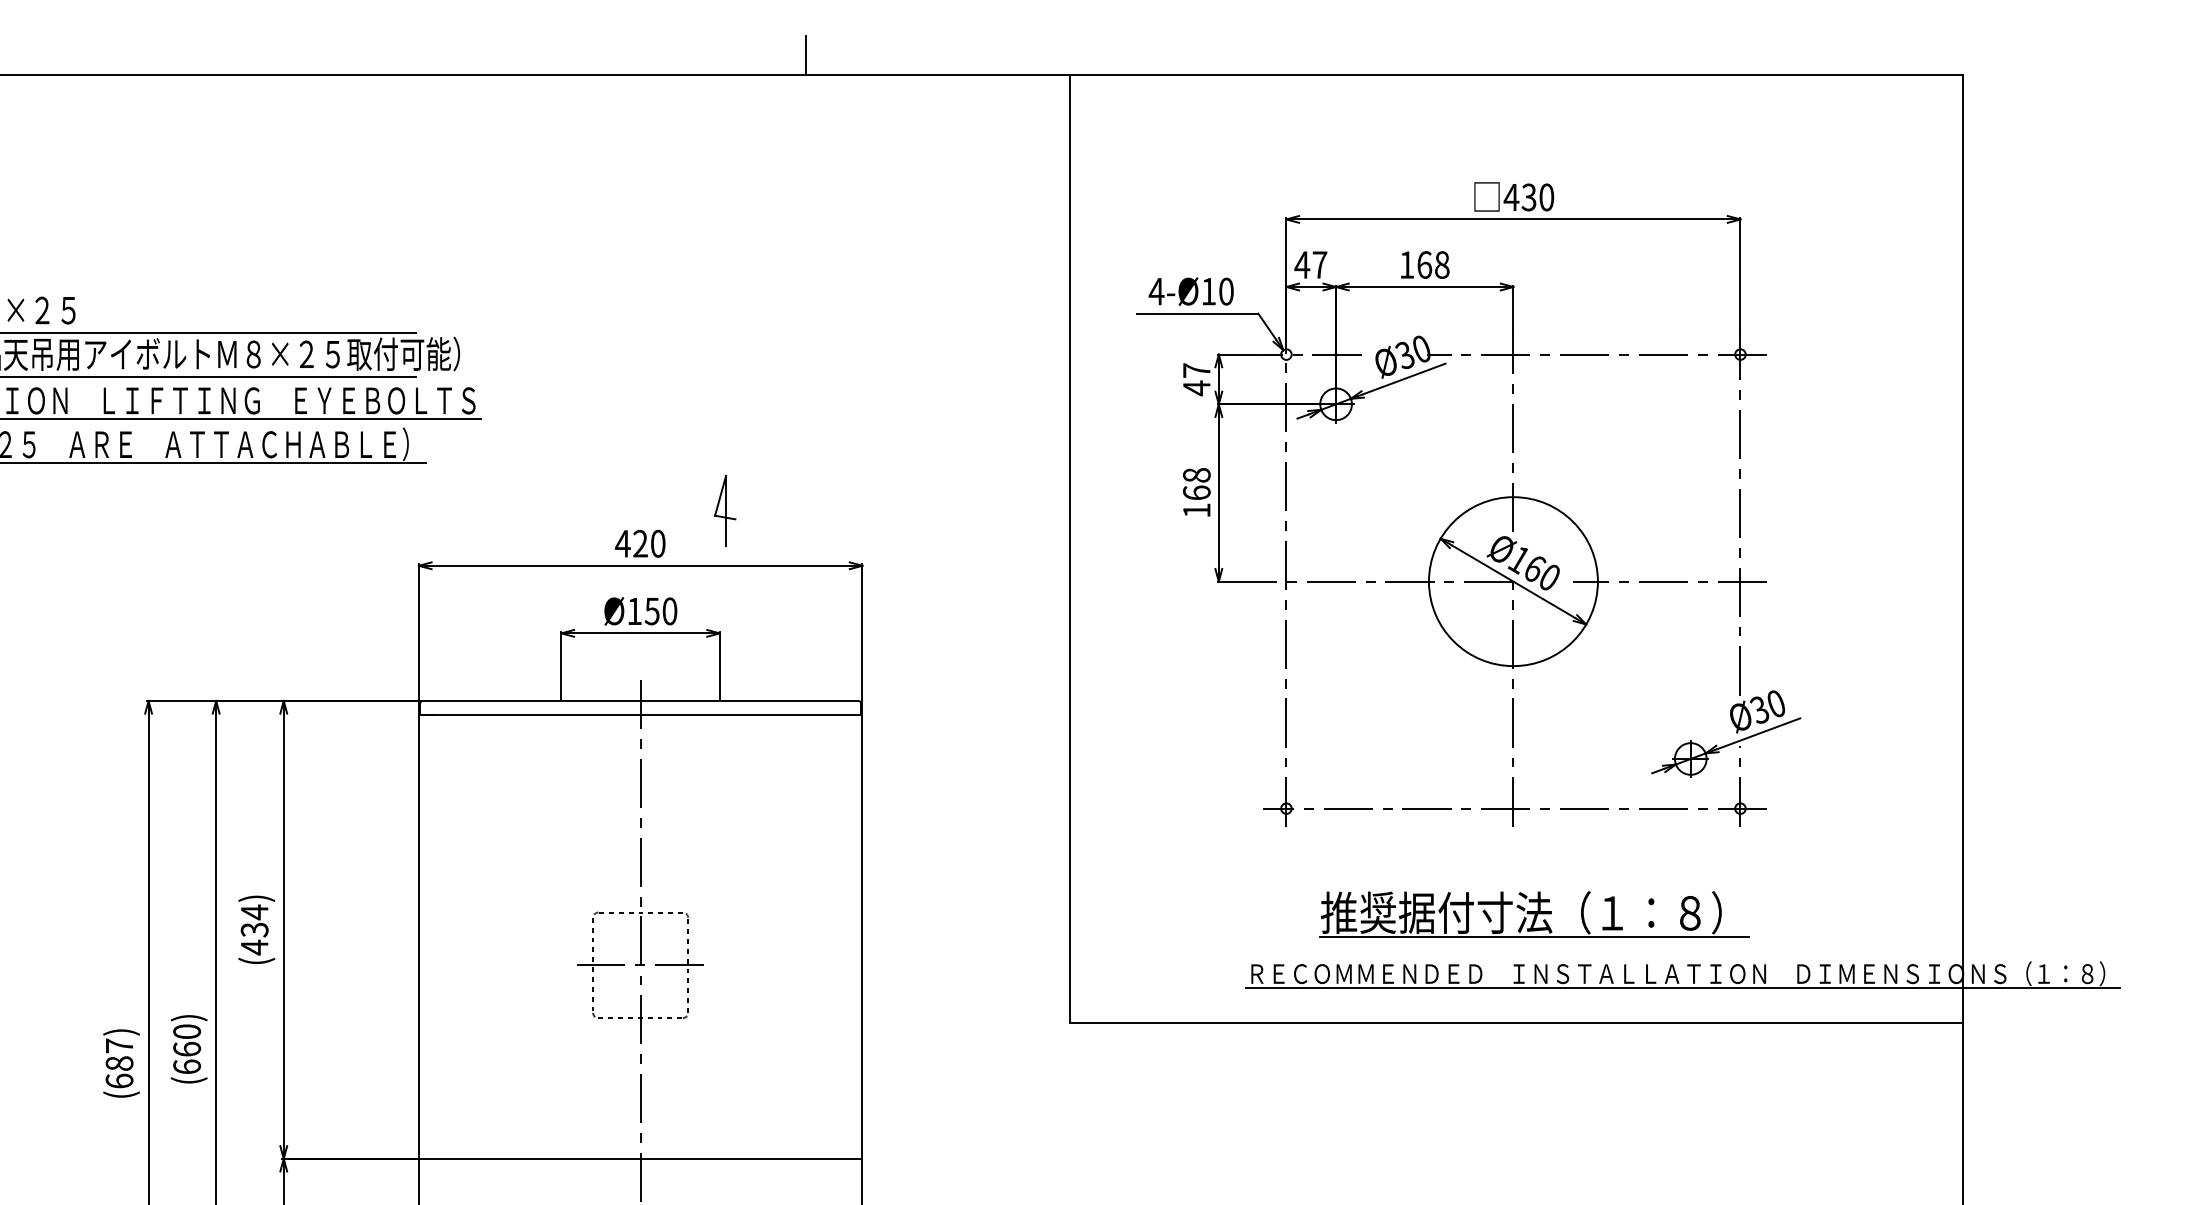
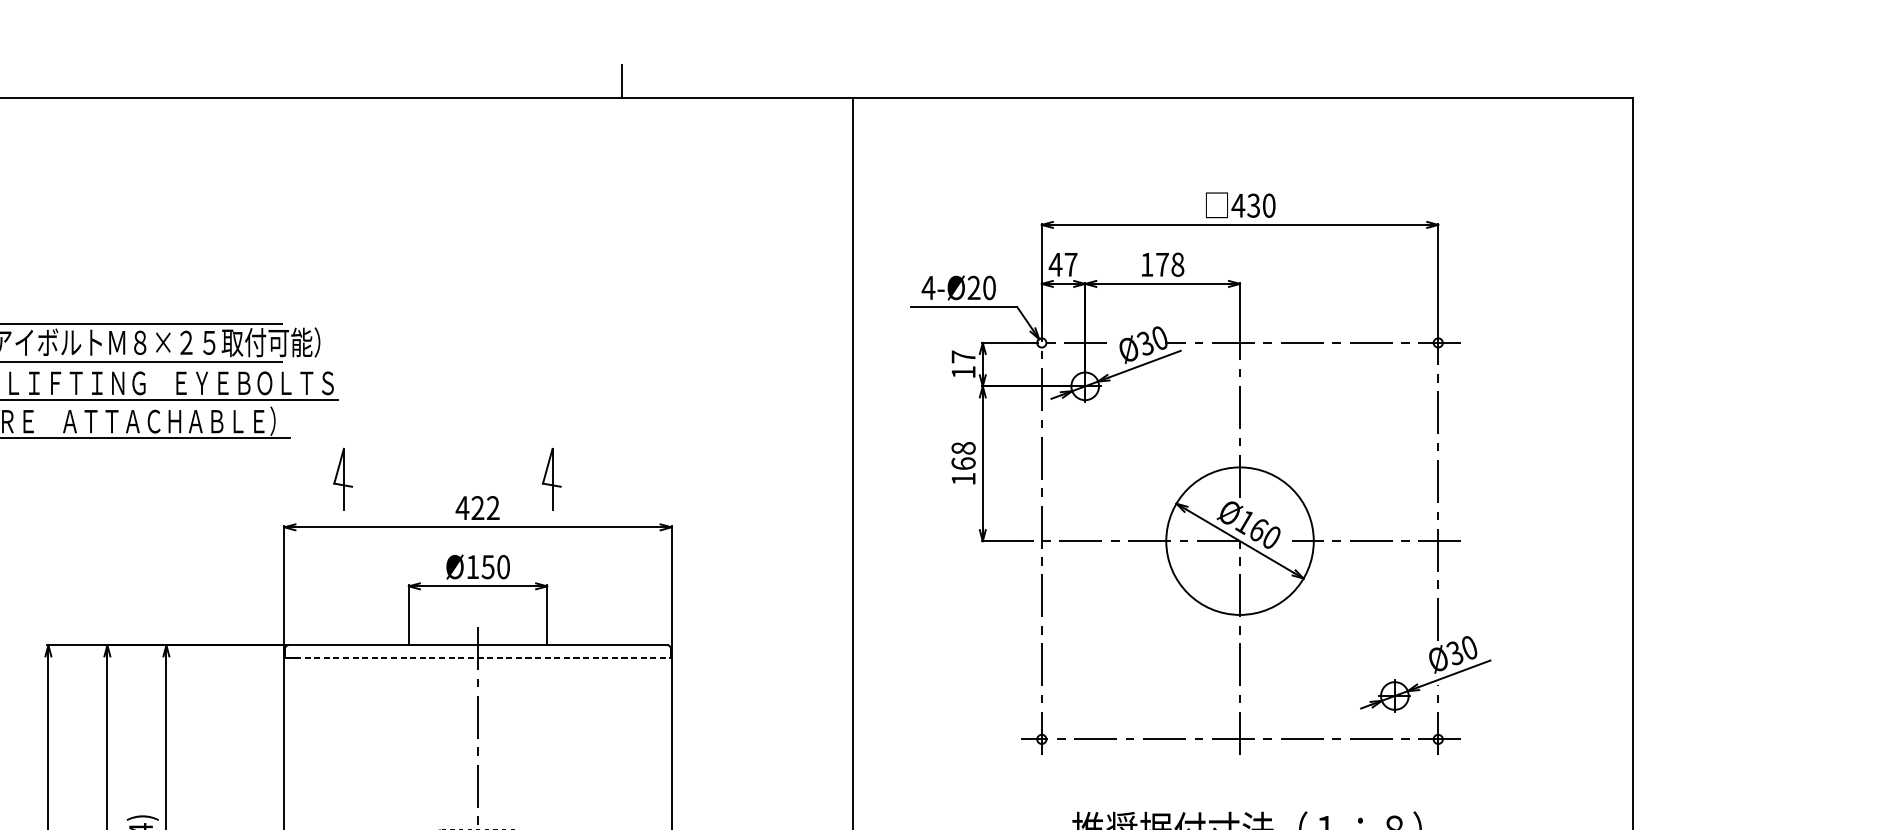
text: (1424, 264) -> (1162, 264), 168 -> 178
text: (1208, 291) -> (973, 287), 4-Ø10 -> 4-Ø20
text: (1196, 388) -> (963, 372), 47 -> 17
part: (486, 510) -> (343, 479), added
text: (657, 543) -> (492, 507), 420 -> 422
line: (641, 715) -> (478, 658), solid -> dashed

